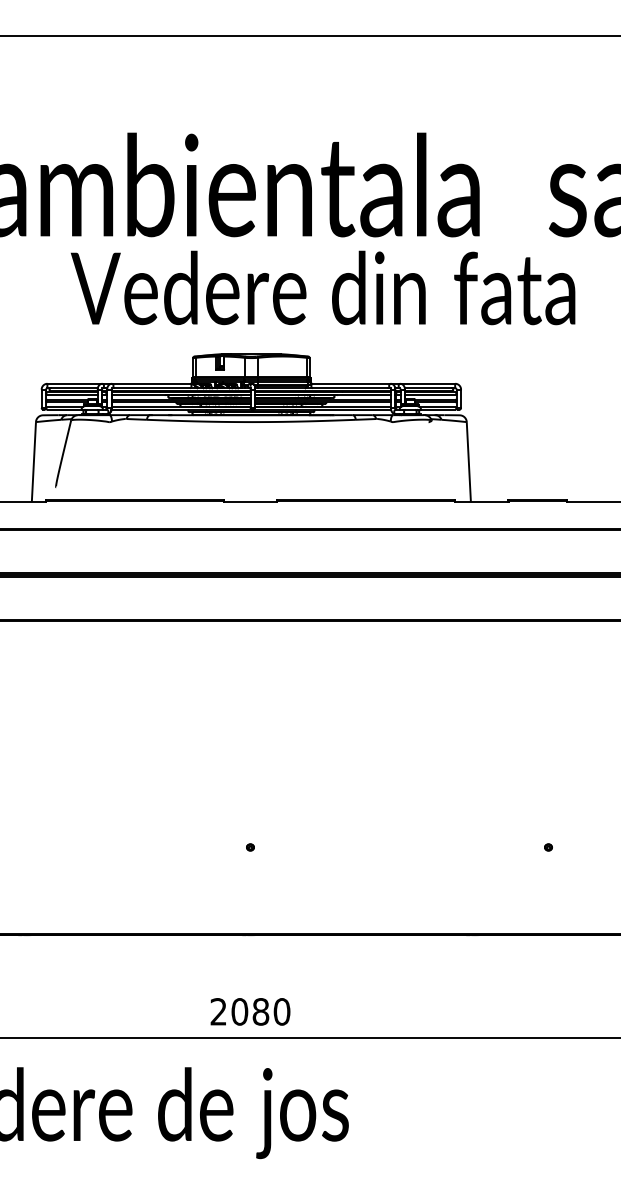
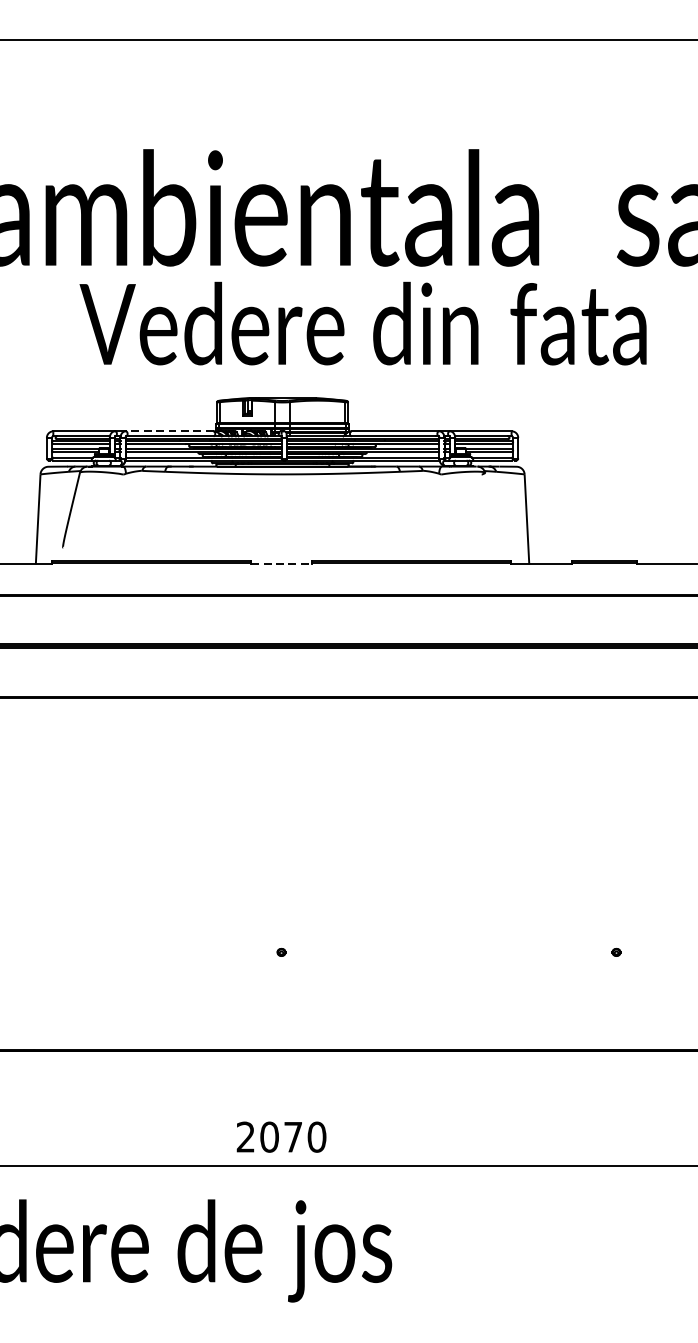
line: (150, 383) -> (169, 431), solid -> dashed
line: (250, 502) -> (281, 564), solid -> dashed
text: (260, 1011) -> (292, 1136), 2080 -> 2070

